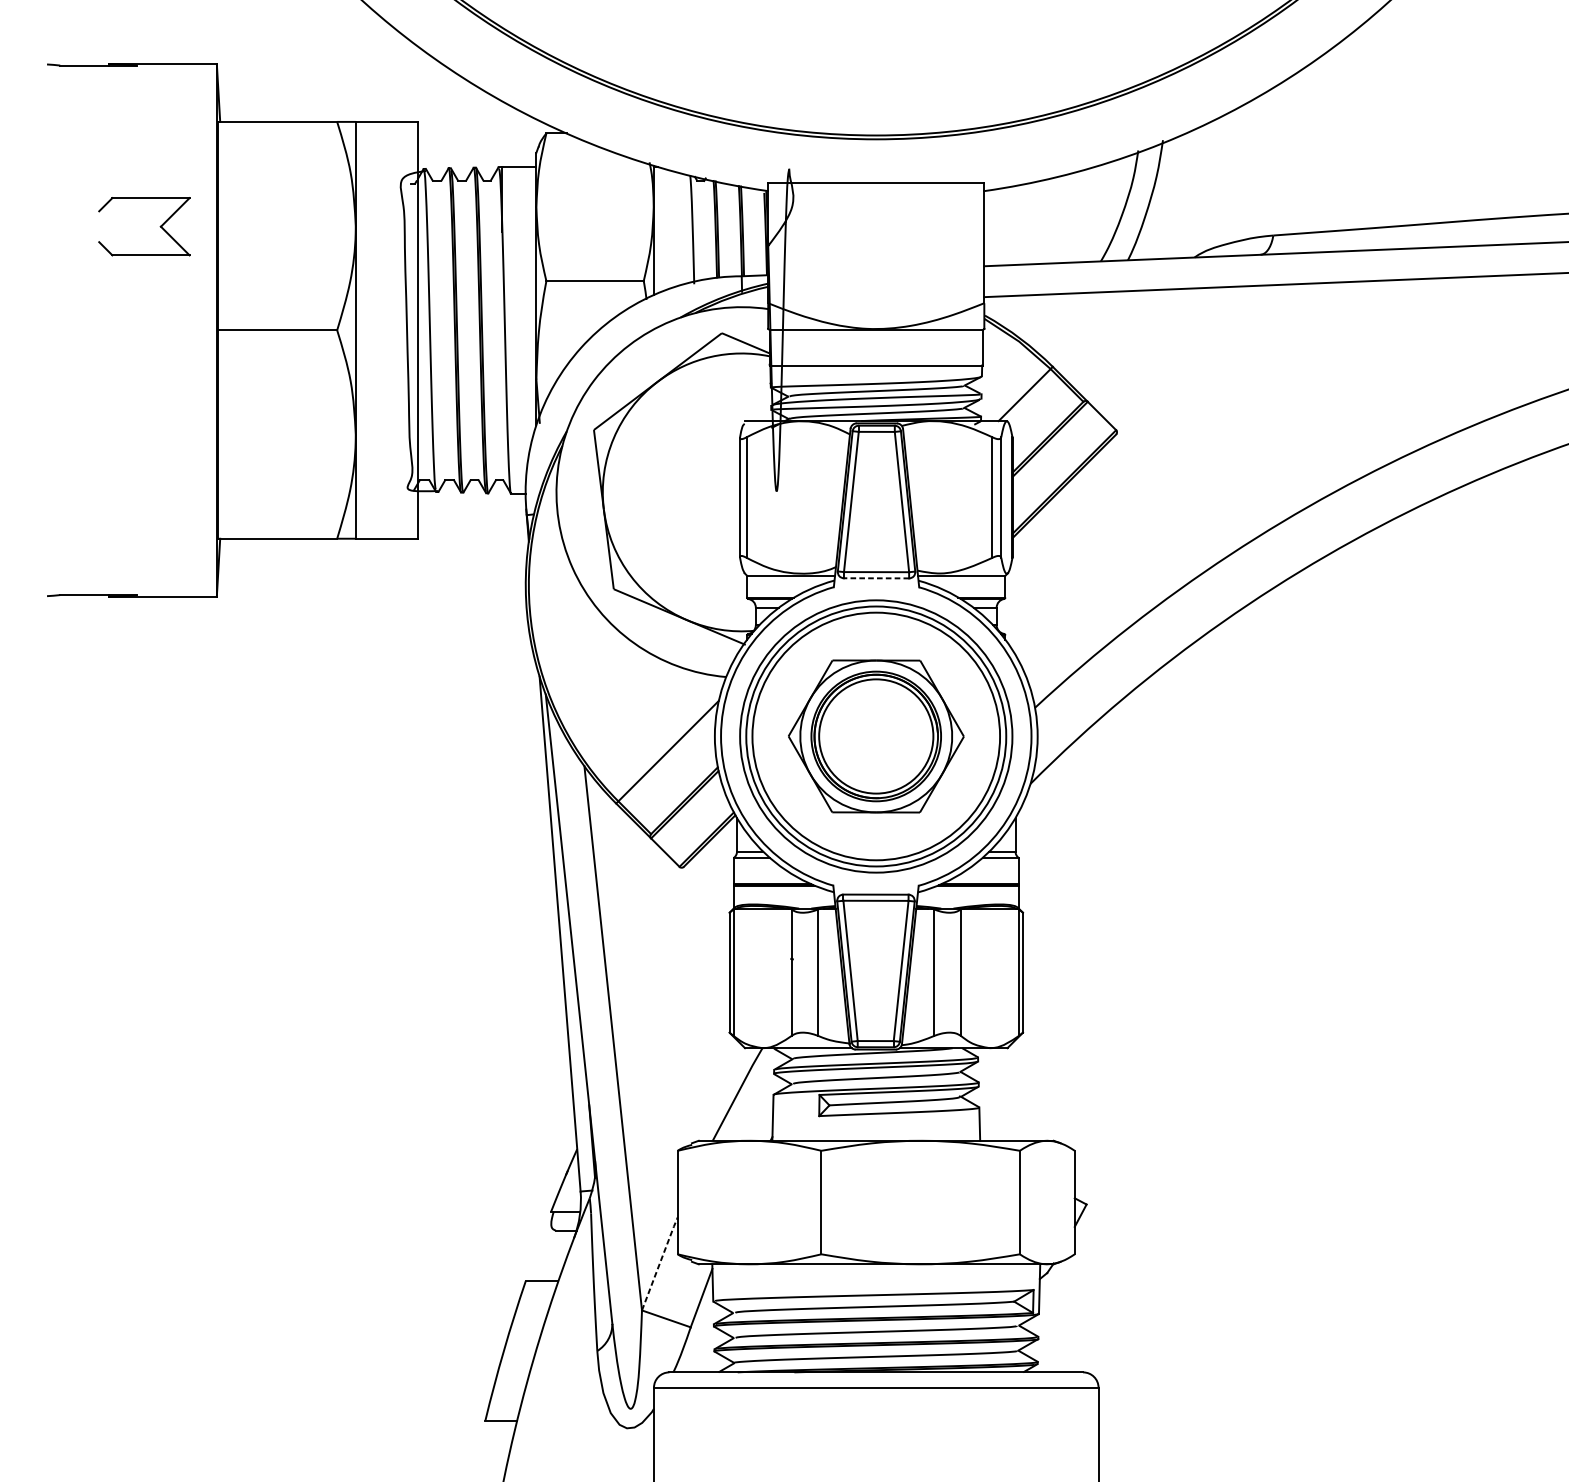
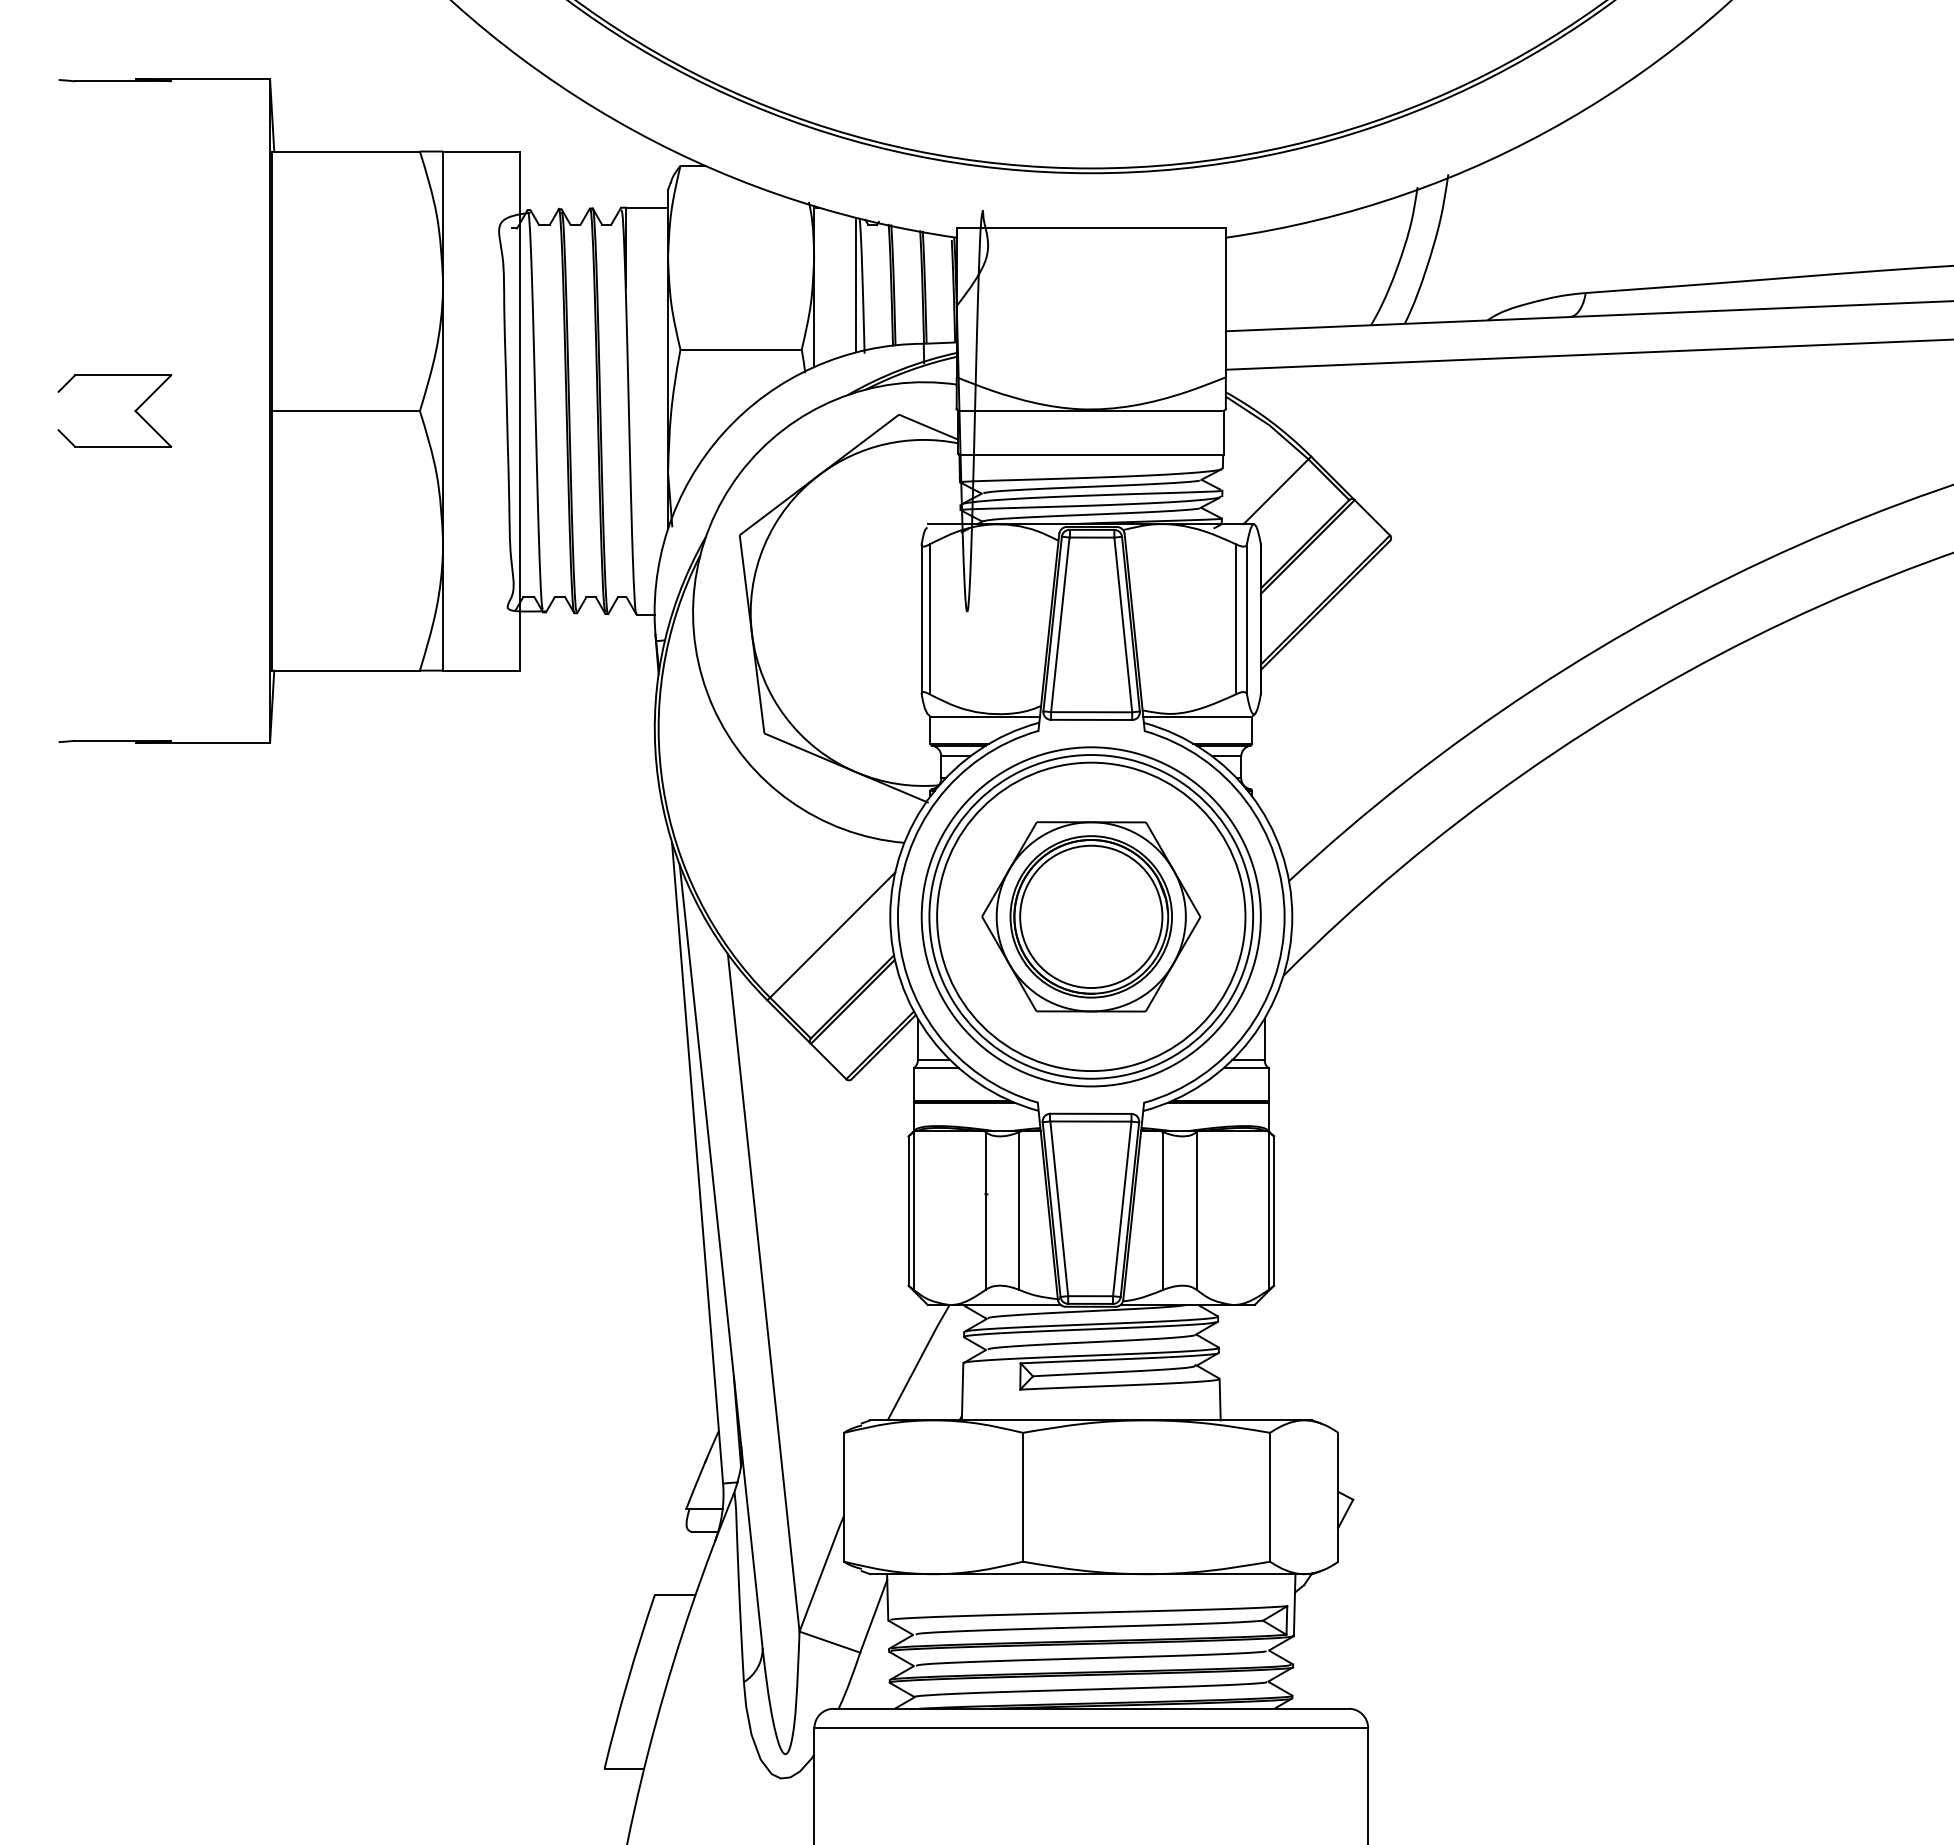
part: (160, 226) -> (134, 410), moved
line: (687, 228) -> (856, 284), added
line: (876, 577) -> (1091, 719), dashed -> solid
line: (659, 1262) -> (821, 1572), dashed -> solid

